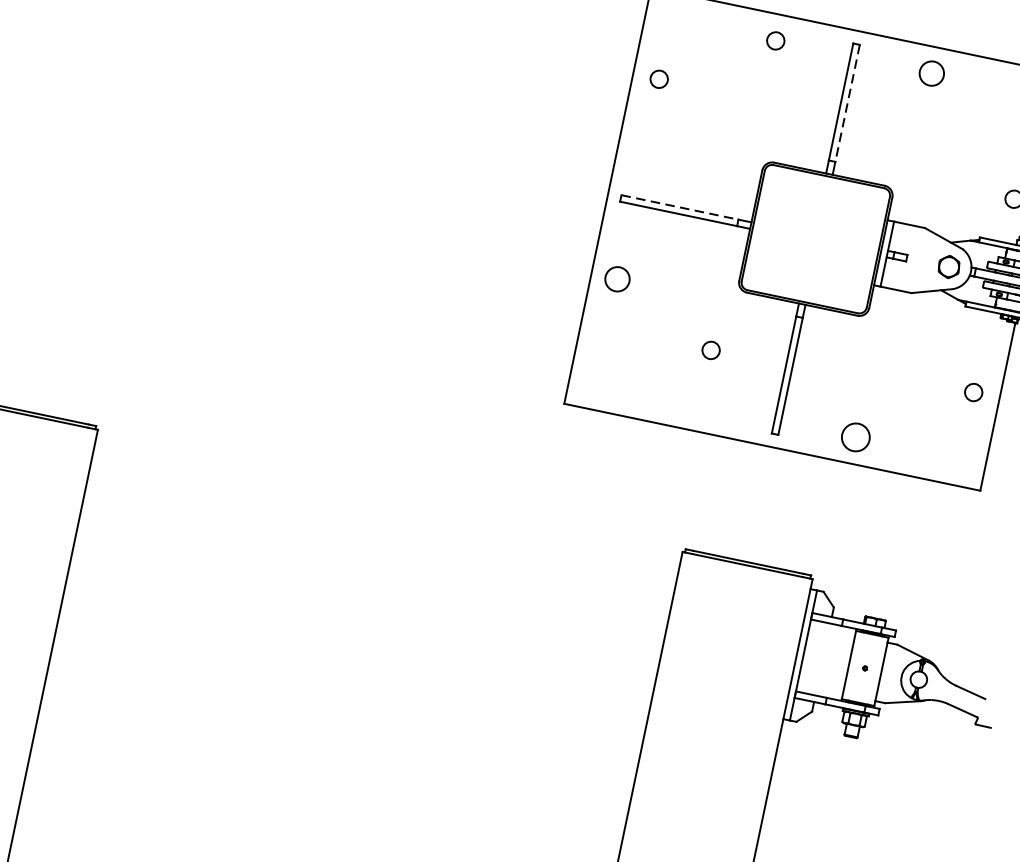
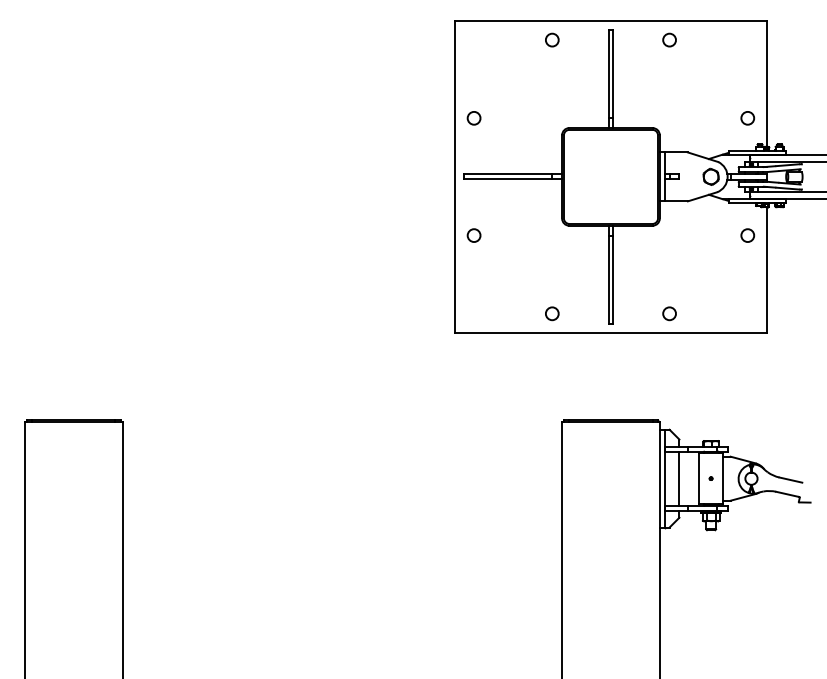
circle: (931, 72) -> (669, 39), size x0.71
circle: (658, 79) -> (473, 118), moved
line: (847, 103) -> (613, 74), dashed -> solid
line: (680, 207) -> (508, 174), dashed -> solid
circle: (616, 278) -> (473, 235), size x0.71
circle: (711, 350) -> (552, 313), moved
circle: (973, 392) -> (747, 235), moved
circle: (855, 437) -> (669, 313), size x0.62
line: (823, 659) -> (679, 478), added

